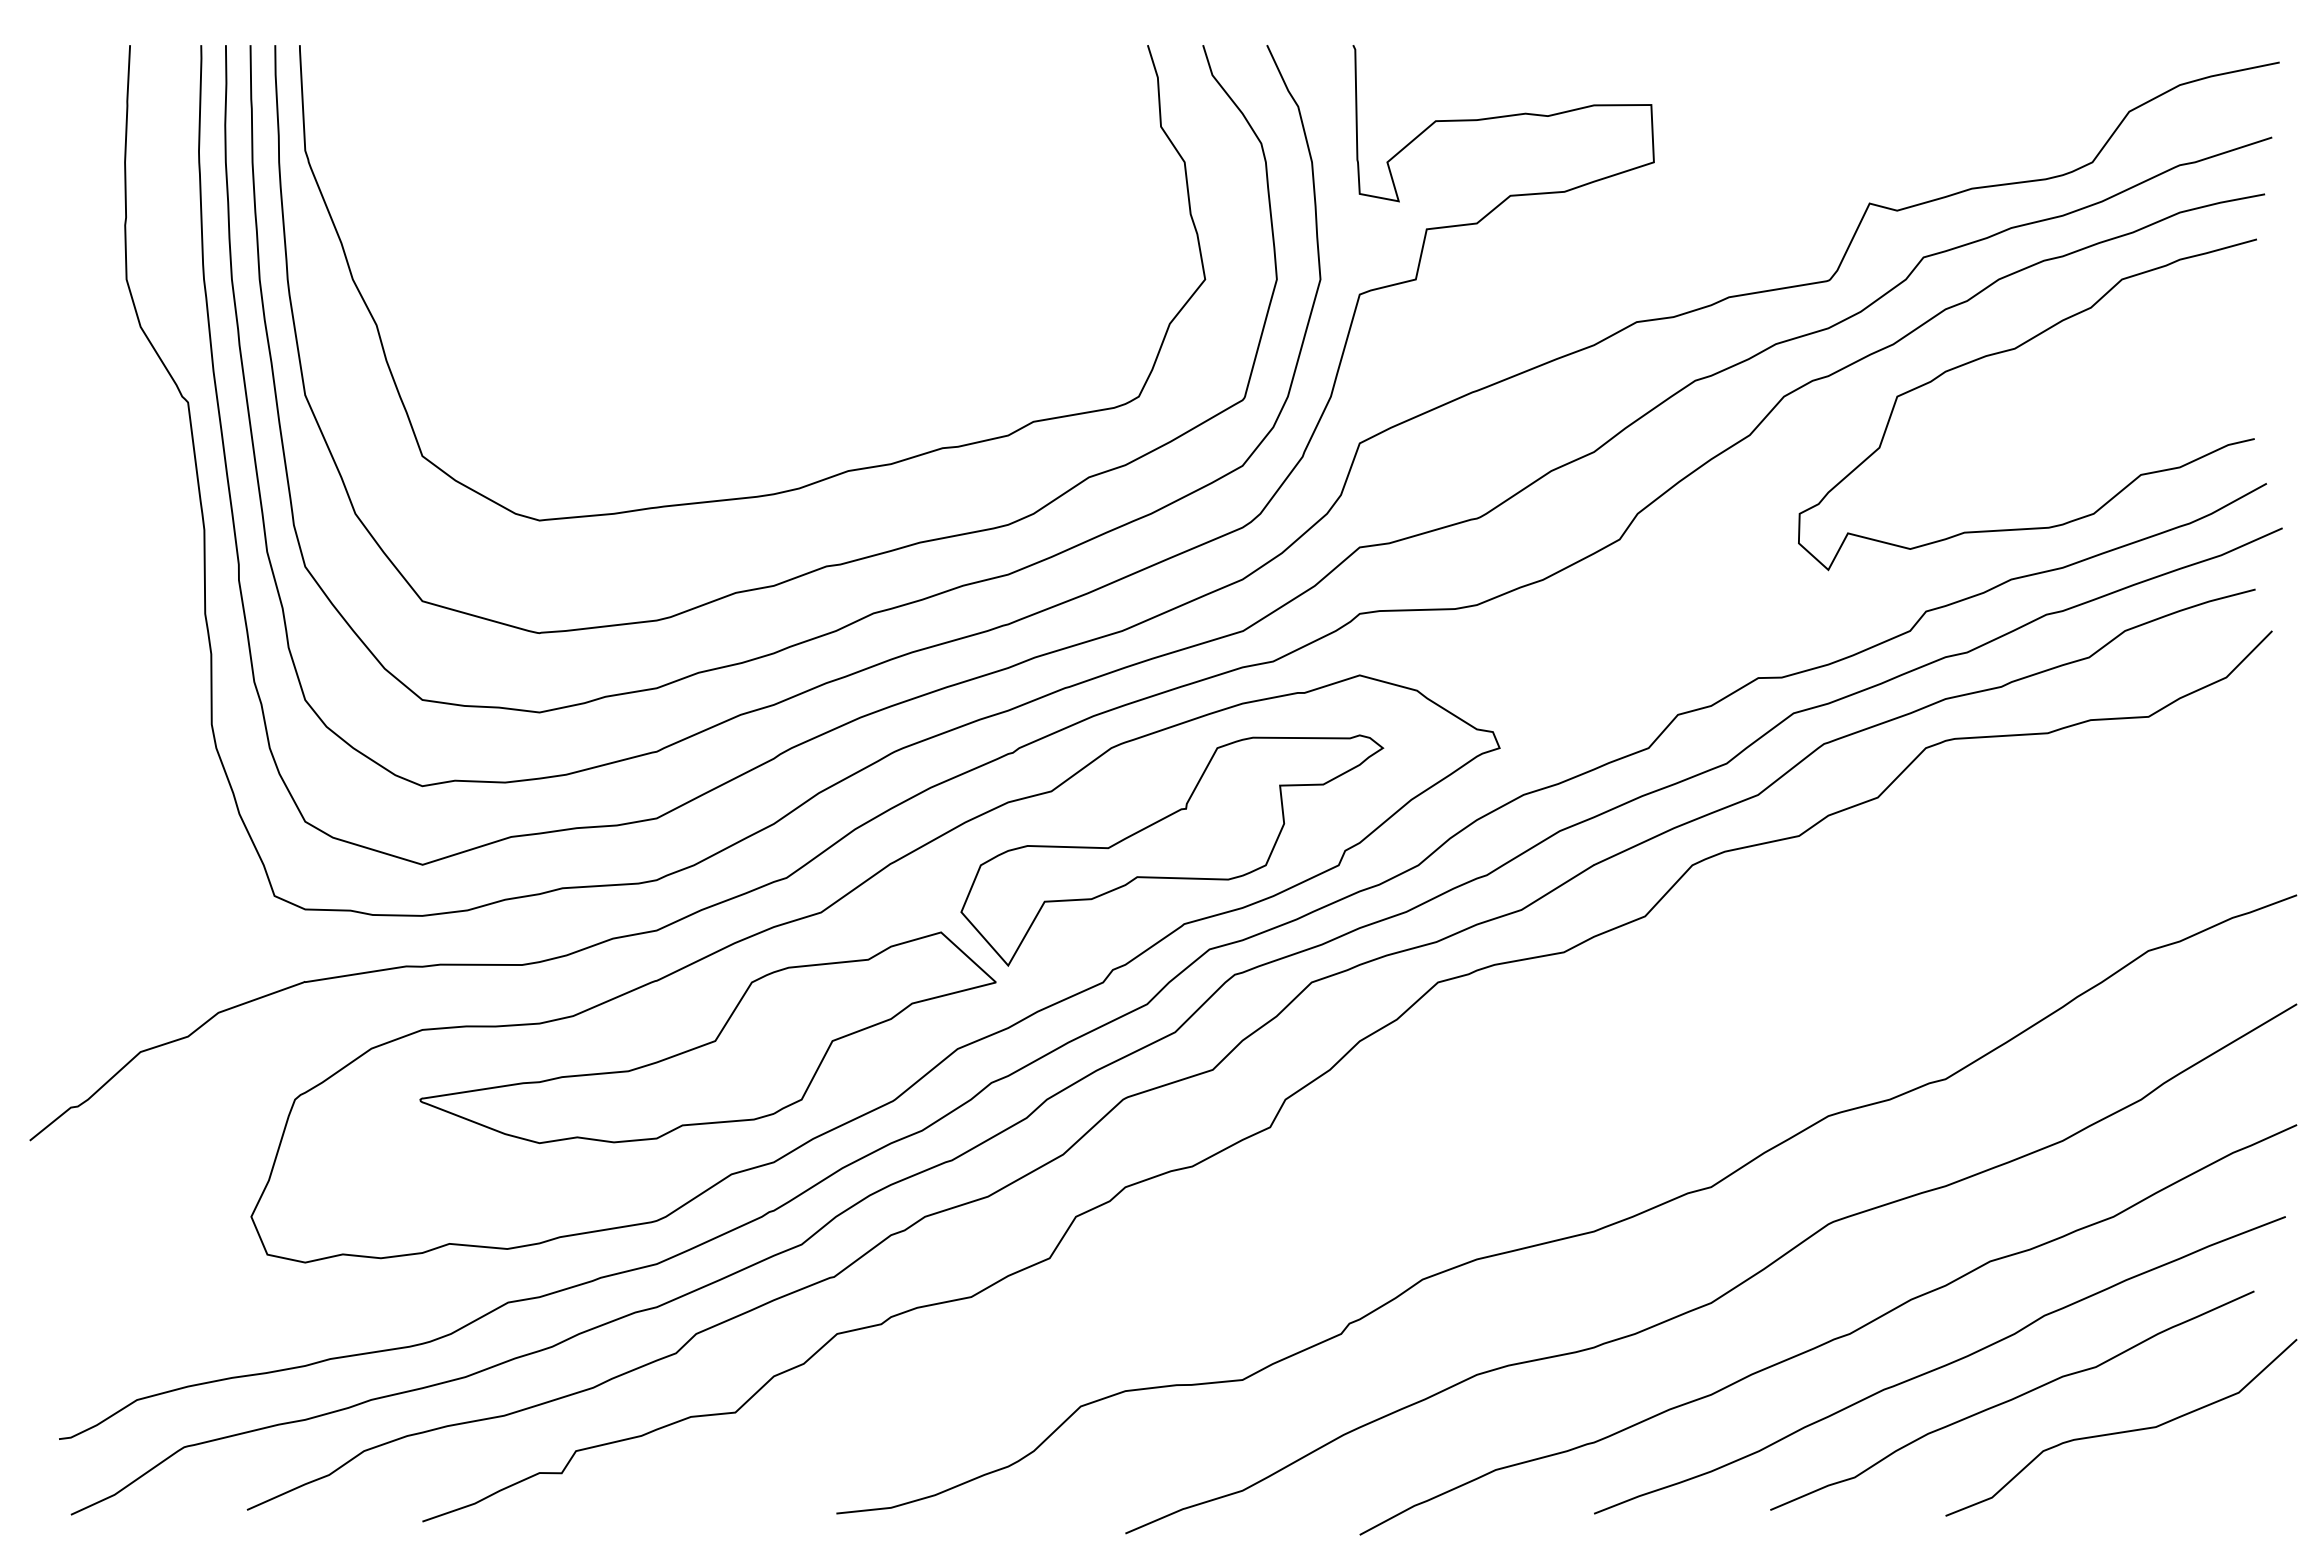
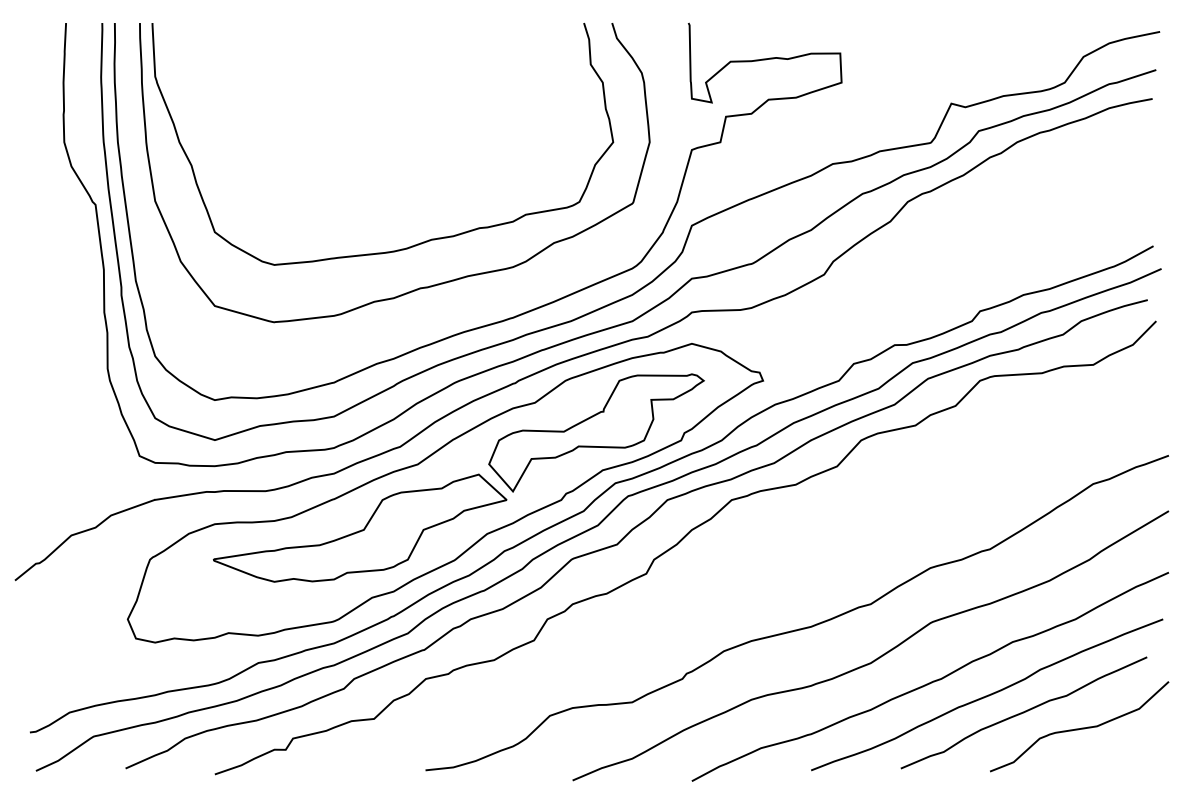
curve: (2009, 352) -> (1022, 179), removed
curve: (871, 611) -> (443, 311), removed

